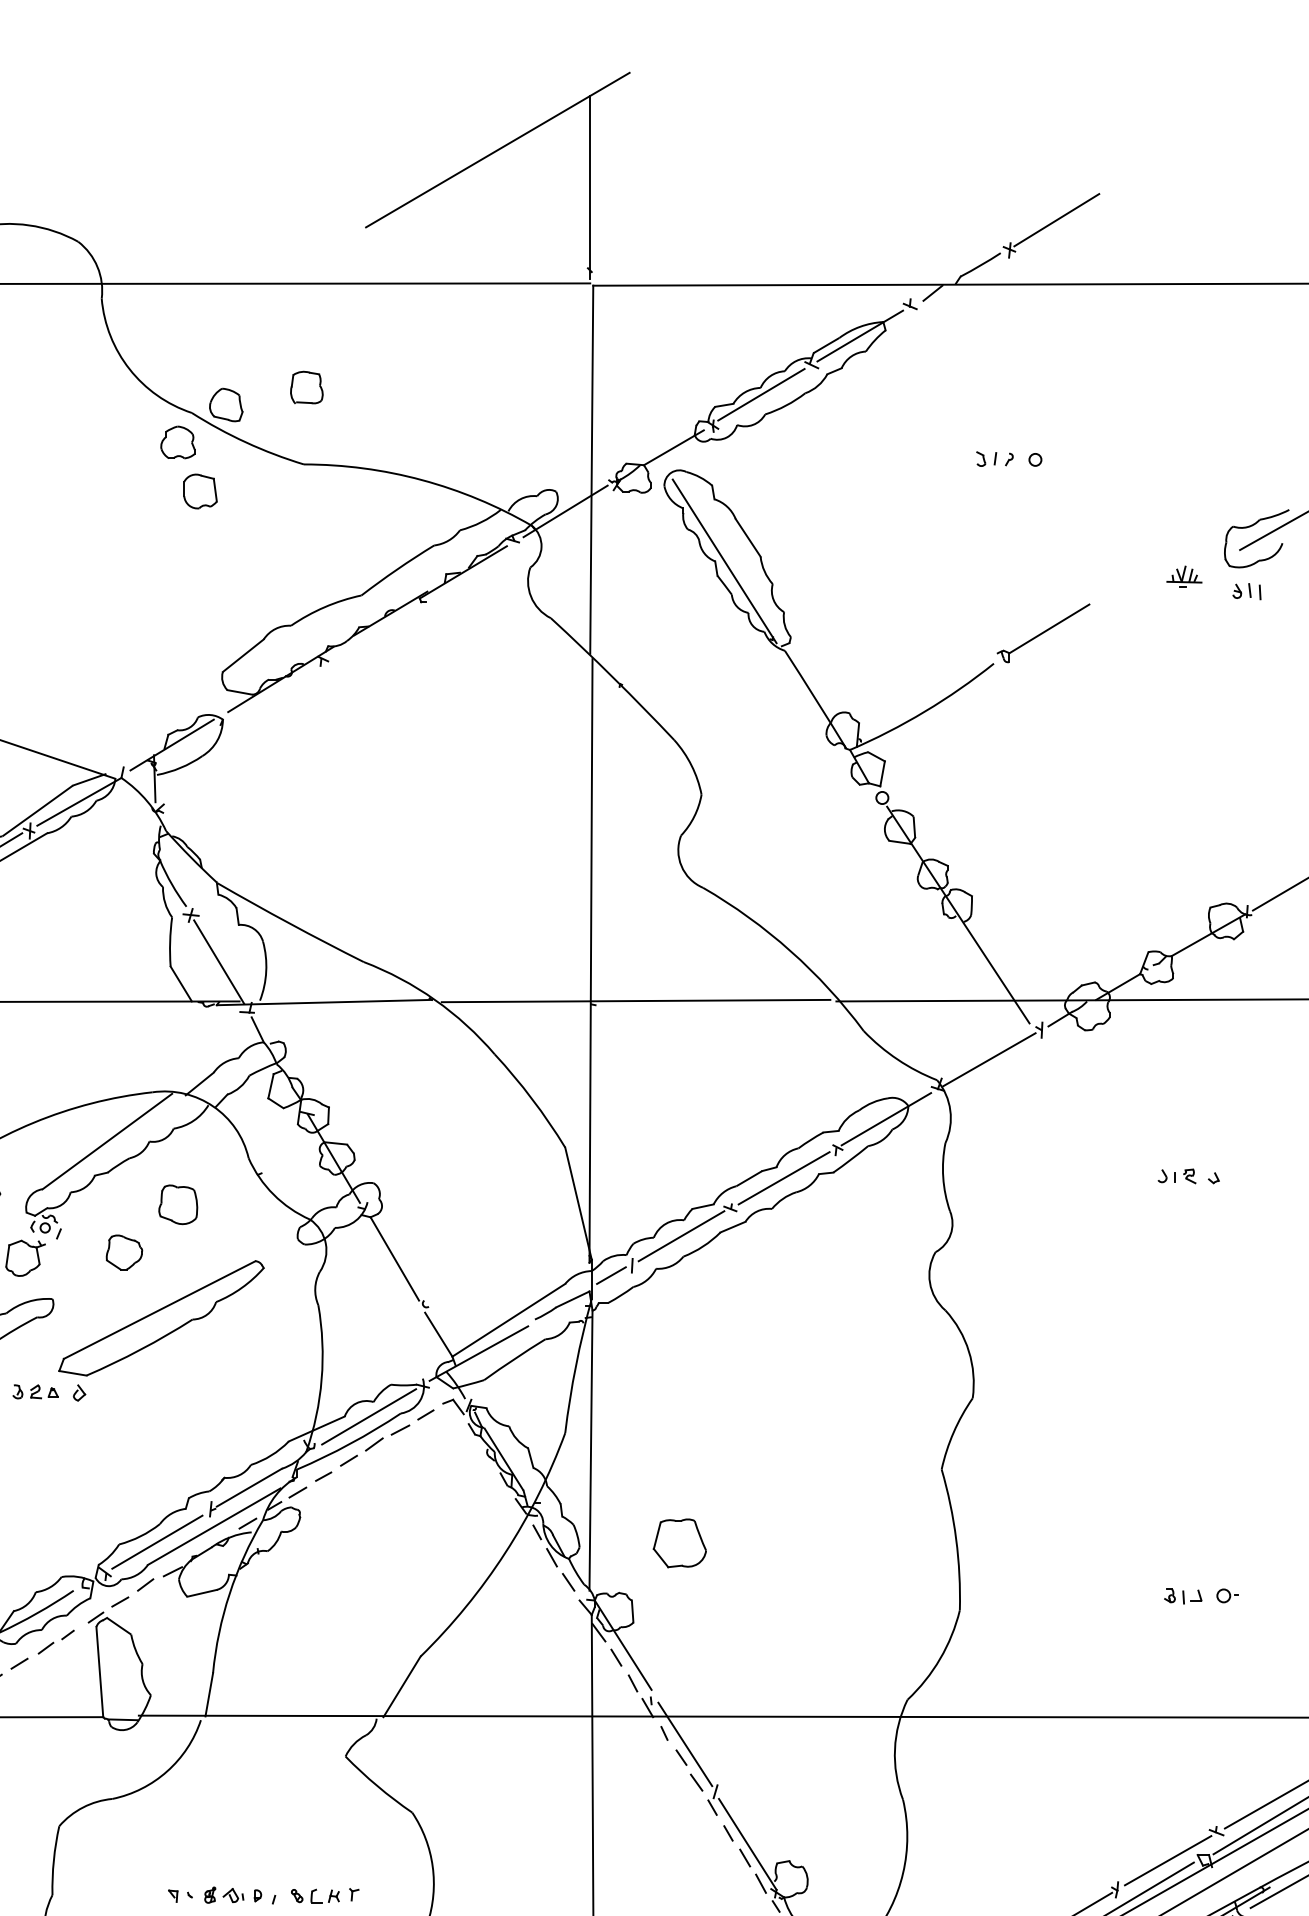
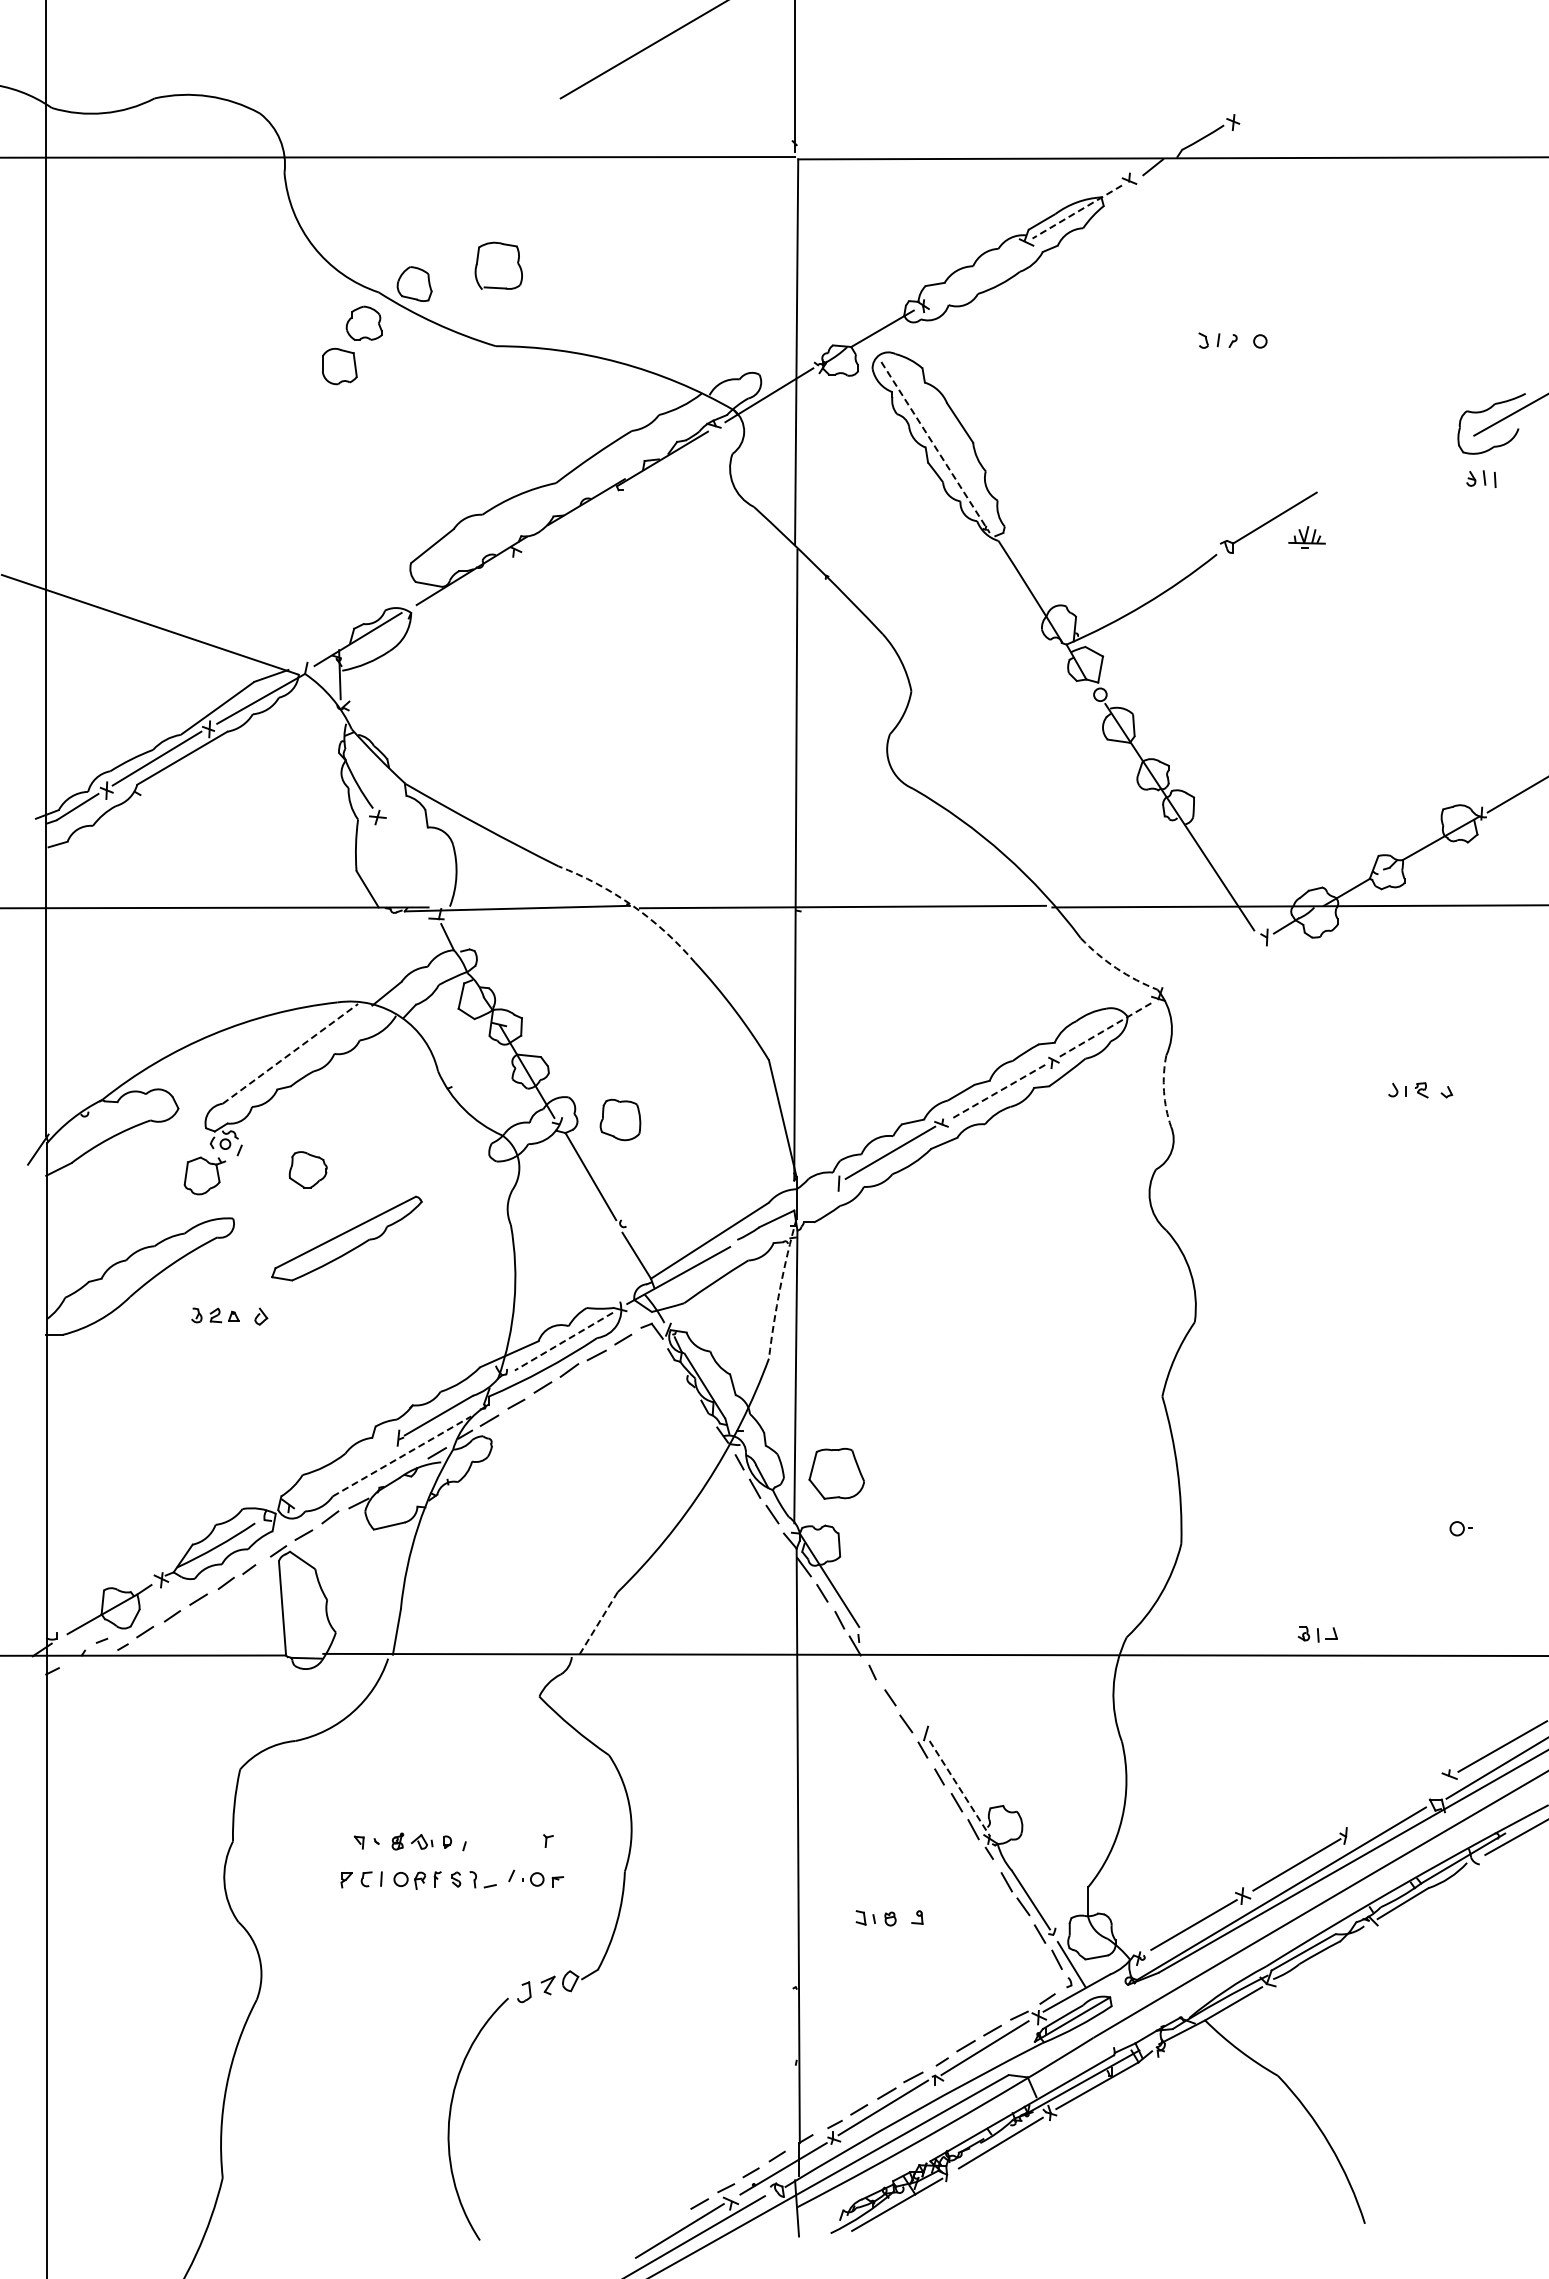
line: (1056, 219) -> (1282, 90), removed
line: (860, 336) -> (1077, 212), solid -> dashed
part: (306, 387) -> (498, 265), size x1.4
line: (760, 394) -> (973, 273), removed
part: (200, 491) -> (339, 366), moved
line: (724, 561) -> (935, 447), solid -> dashed
part: (1183, 576) -> (1306, 537), moved
line: (219, 961) -> (407, 865), removed
arc: (434, 999) -> (632, 905), solid -> dashed
arc: (897, 1059) -> (1116, 968), solid -> dashed
line: (988, 1059) -> (1211, 968), removed
line: (886, 1119) -> (1104, 1030), solid -> dashed
line: (107, 1141) -> (290, 1053), solid -> dashed
arc: (943, 1177) -> (1164, 1091), solid -> dashed
line: (783, 1178) -> (997, 1092), solid -> dashed
part: (178, 1204) -> (620, 1119), moved
line: (611, 1275) -> (817, 1193), removed
part: (161, 1318) -> (346, 1238), size x0.7
arc: (576, 1366) -> (780, 1288), solid -> dashed
line: (368, 1416) -> (563, 1341), solid -> dashed
line: (214, 1526) -> (402, 1456), solid -> dashed
line: (157, 1542) -> (342, 1472), removed
part: (679, 1543) -> (836, 1473), moved
part: (1182, 1596) -> (1317, 1634), moved
line: (402, 1687) -> (598, 1624), solid -> dashed
line: (685, 1743) -> (894, 1683), removed
line: (747, 1844) -> (959, 1788), solid -> dashed
line: (1167, 1860) -> (1398, 1805), removed
part: (315, 1896) -> (507, 1842), removed

